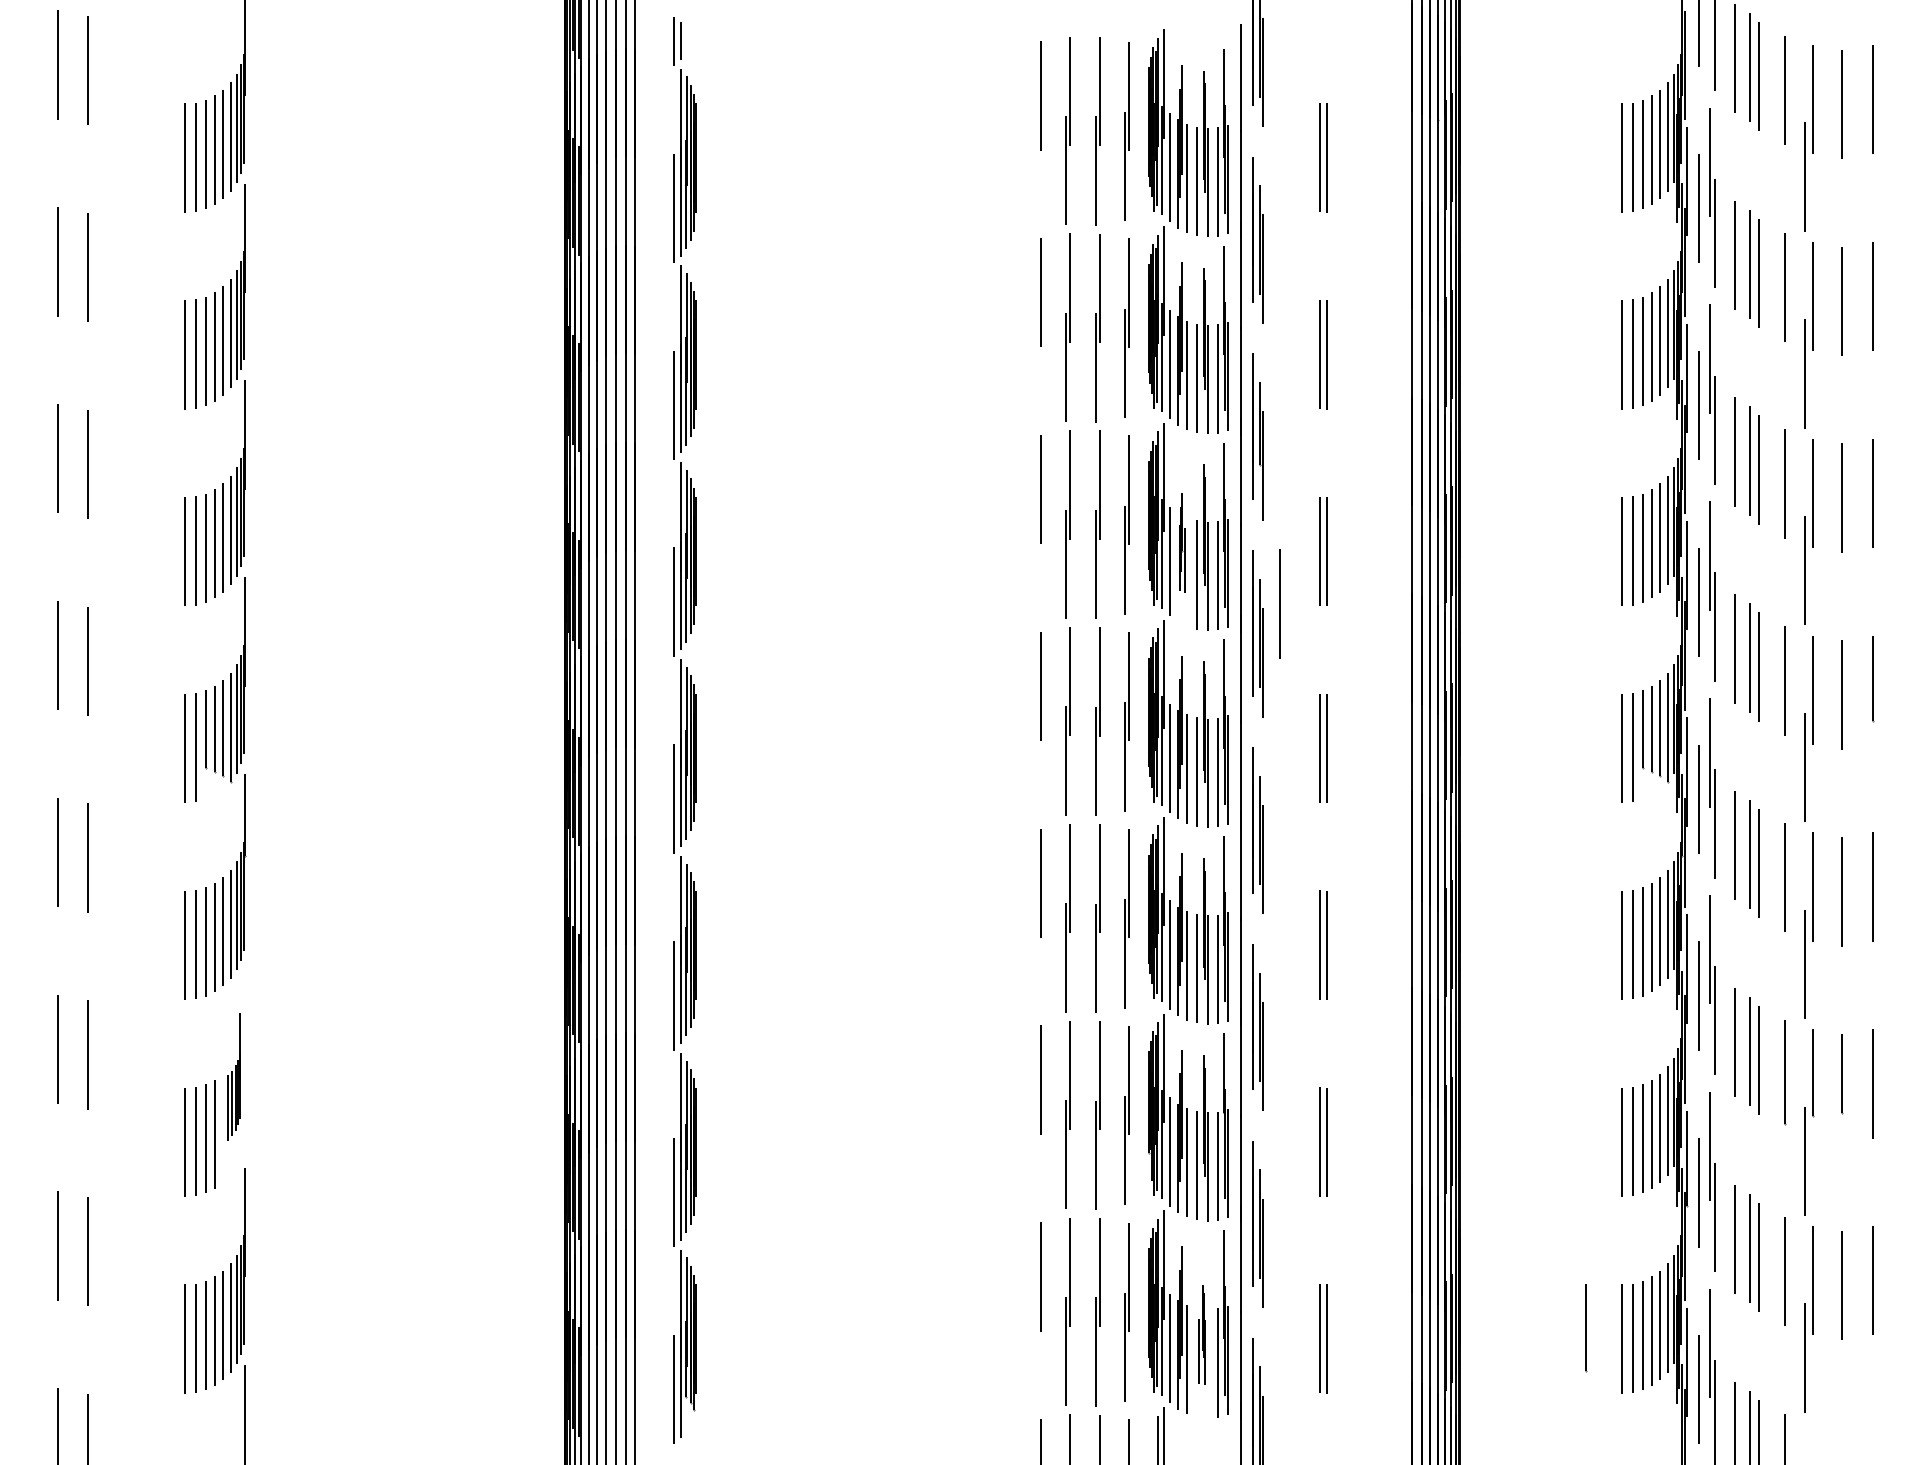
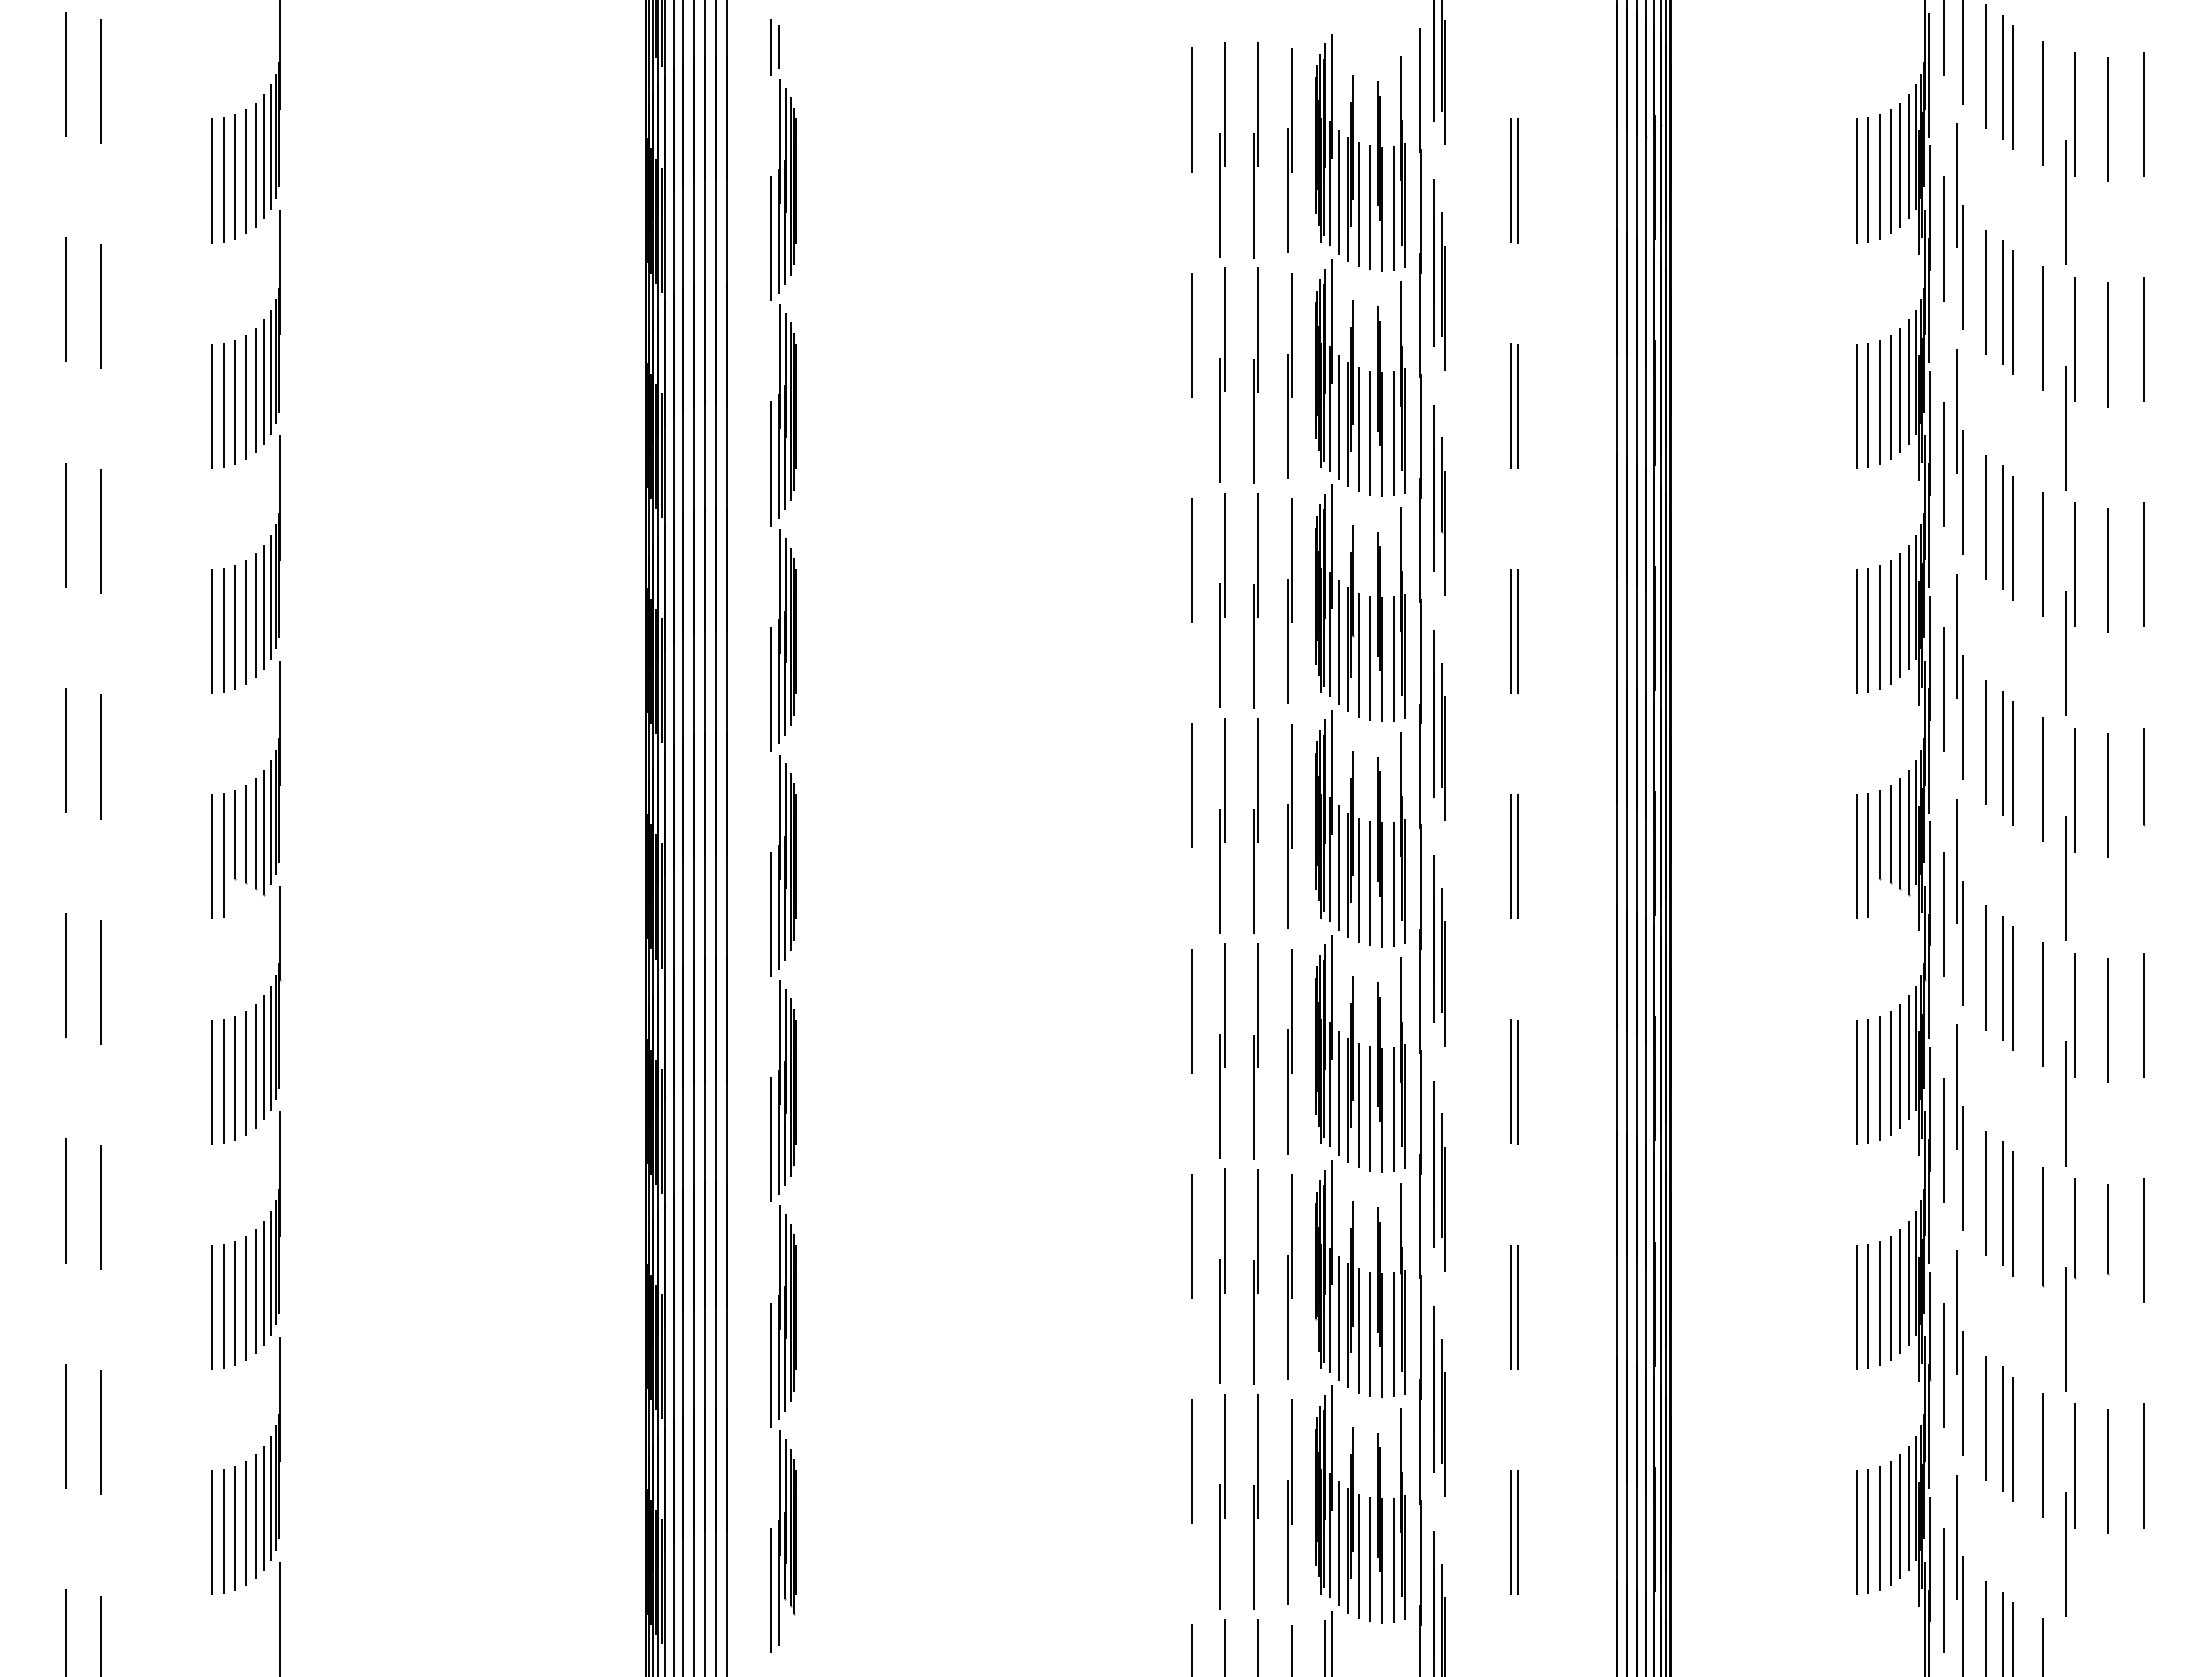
part: (1182, 542) -> (1353, 621), size x1.67
line: (1278, 604) -> (1463, 691), removed
part: (233, 1076) -> (267, 1232), size x1.67
line: (1586, 1327) -> (1815, 1519), removed
part: (1201, 1335) -> (1375, 1528), size x1.67

